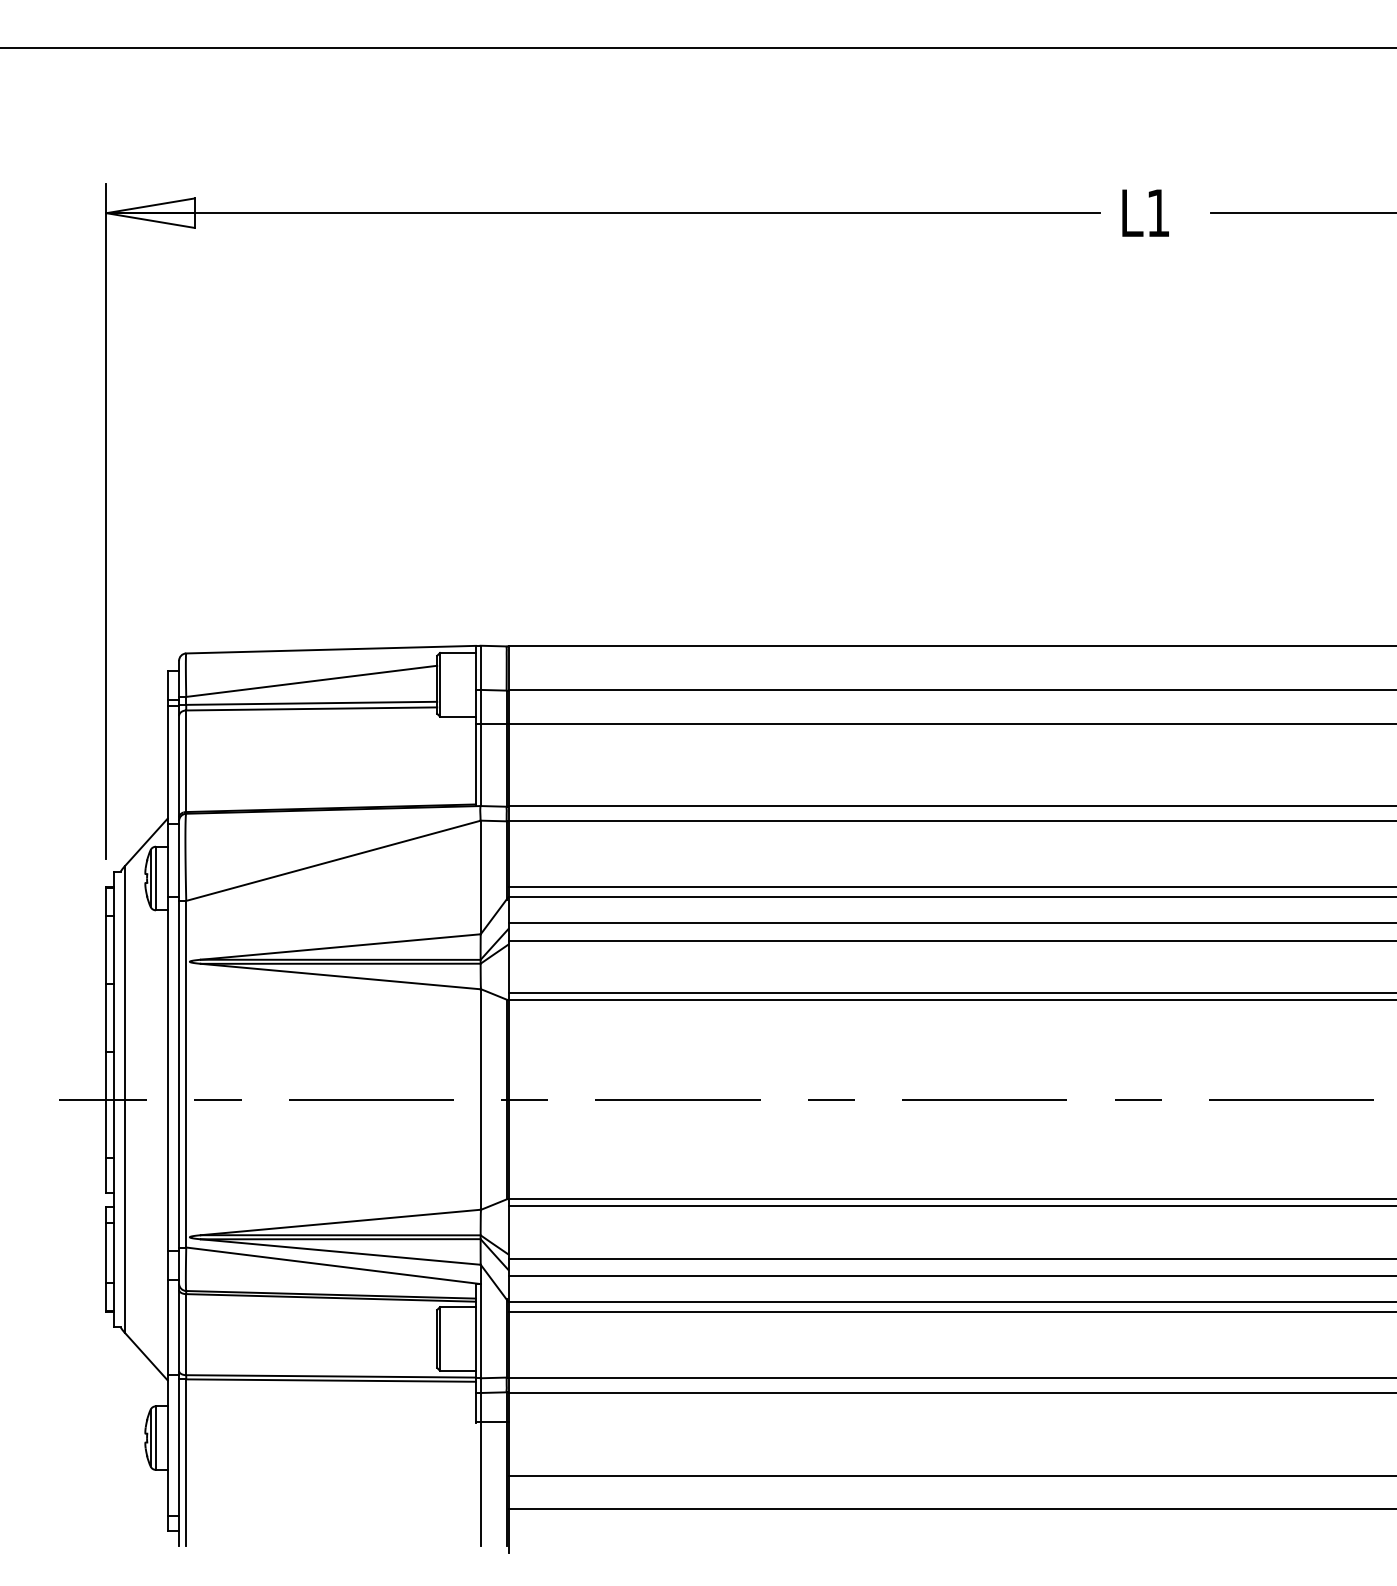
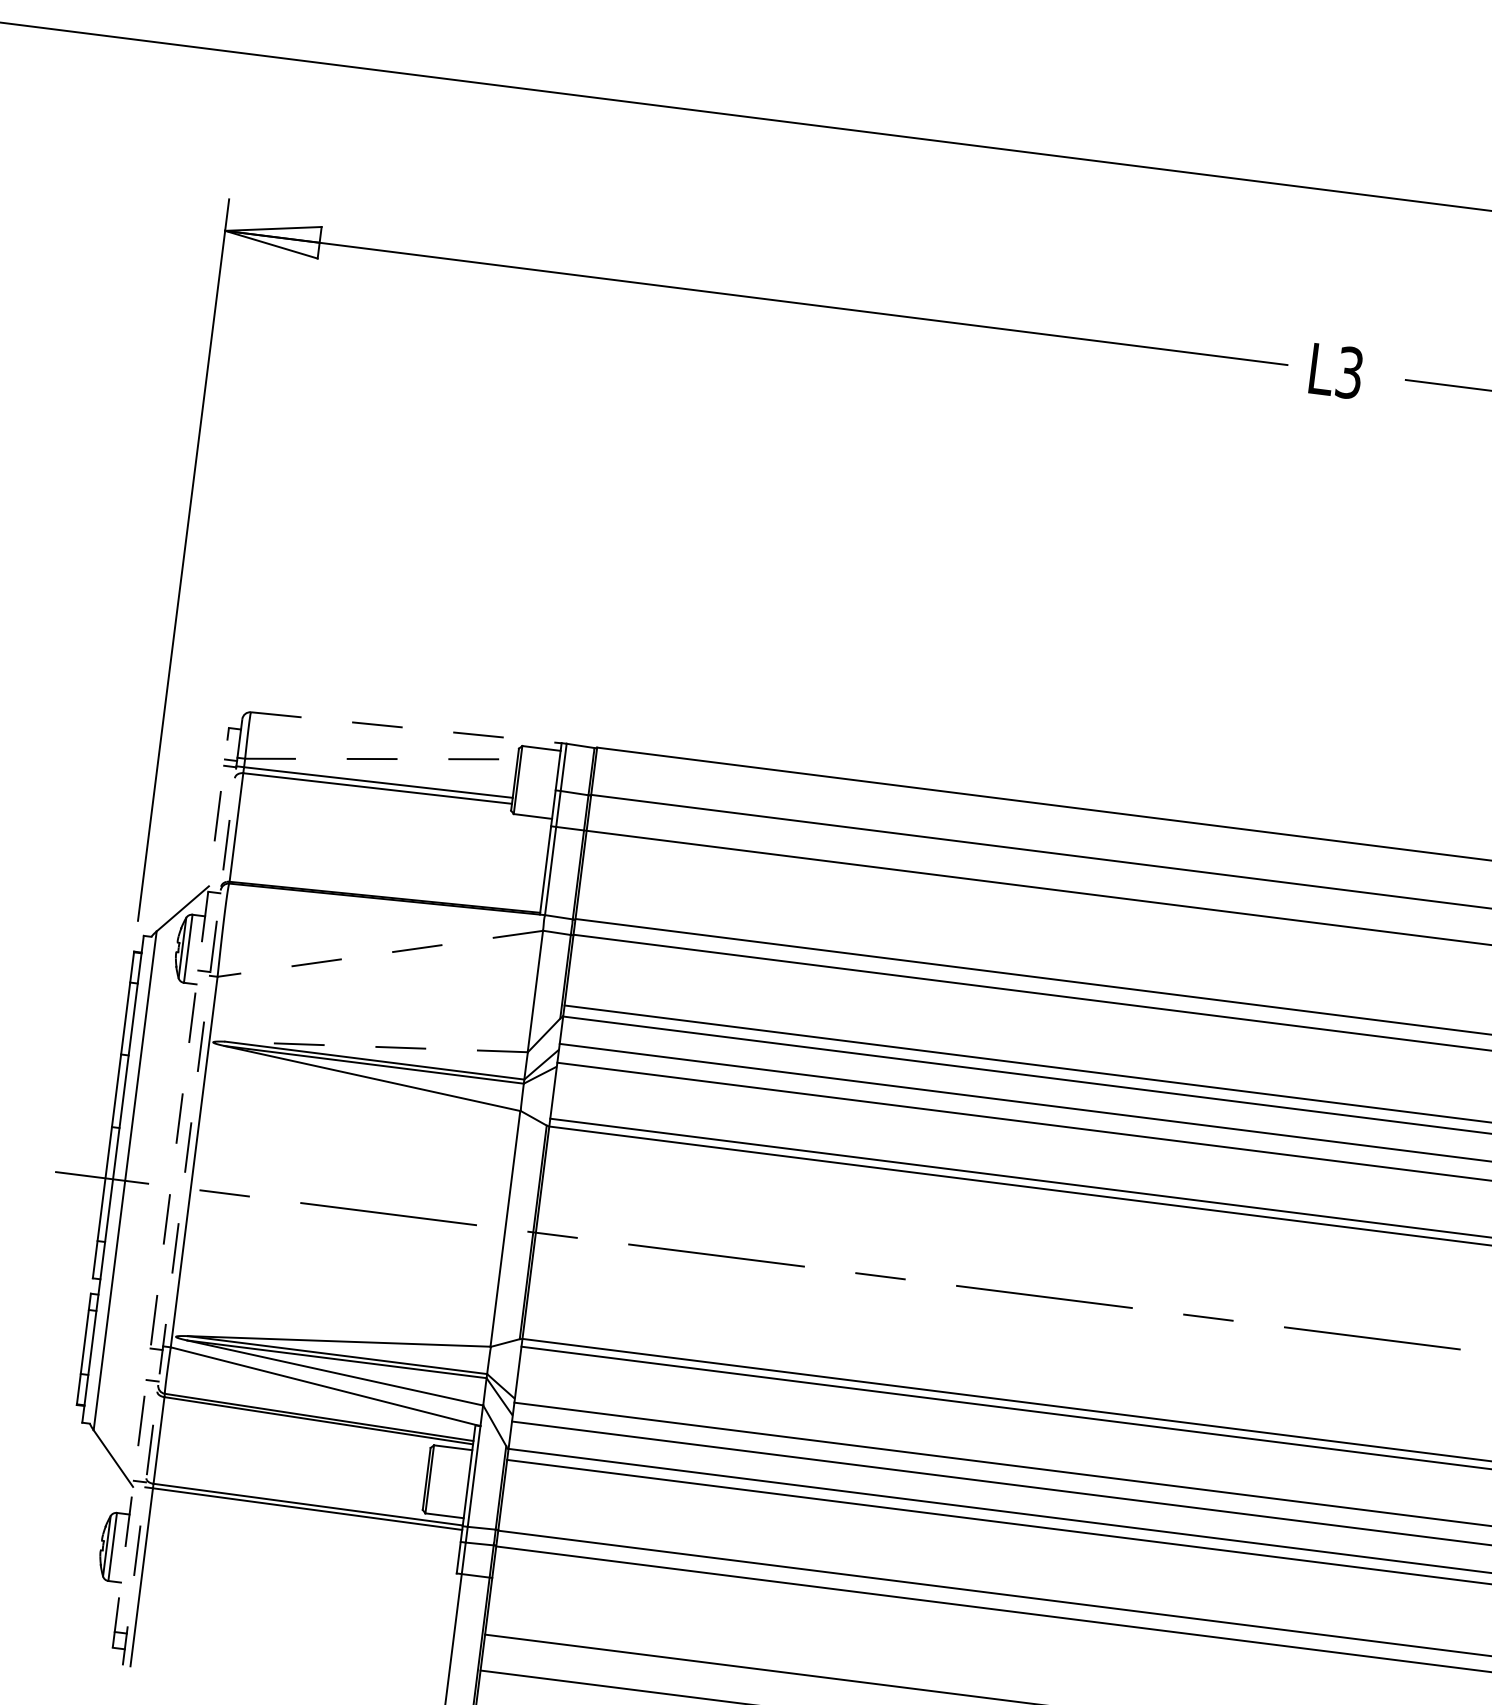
text: (1158, 212) -> (1349, 372), L1 -> L3
line: (331, 649) -> (406, 727), solid -> dashed
line: (312, 681) -> (382, 759), solid -> dashed
line: (333, 860) -> (380, 953), solid -> dashed
line: (340, 947) -> (376, 1047), solid -> dashed
line: (167, 1100) -> (170, 1187), solid -> dashed
line: (179, 1103) -> (183, 1192), solid -> dashed

